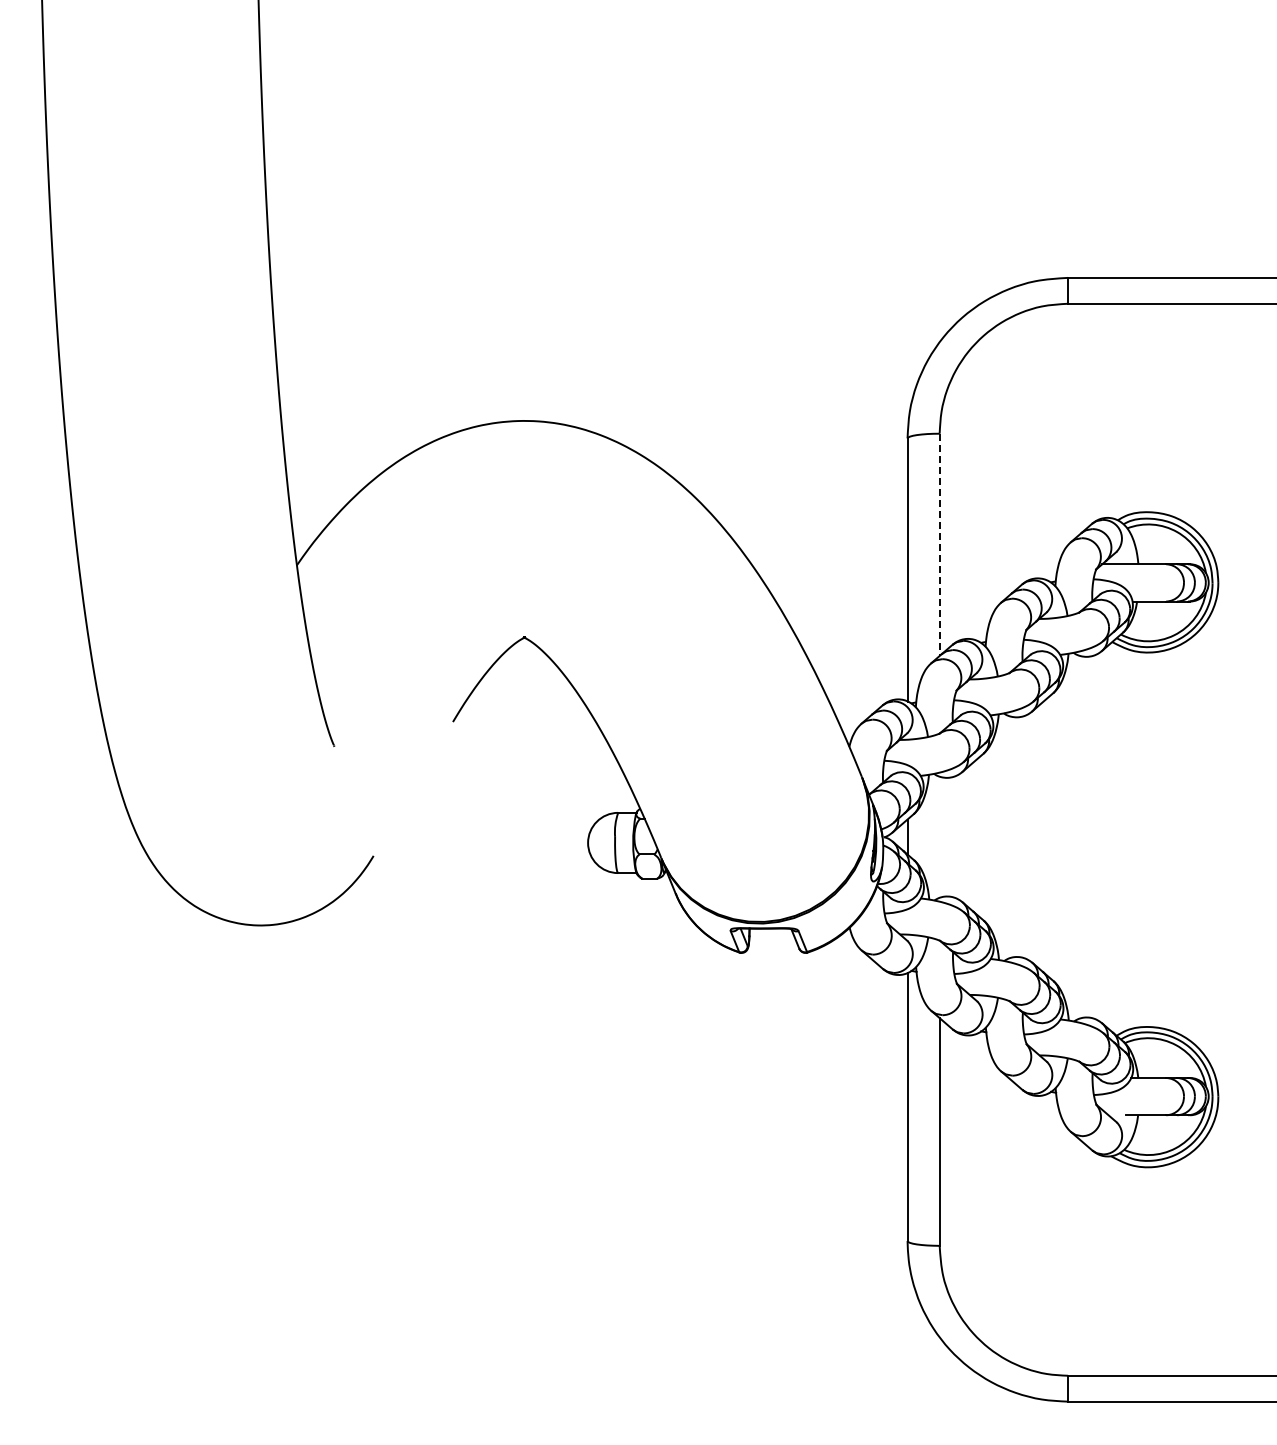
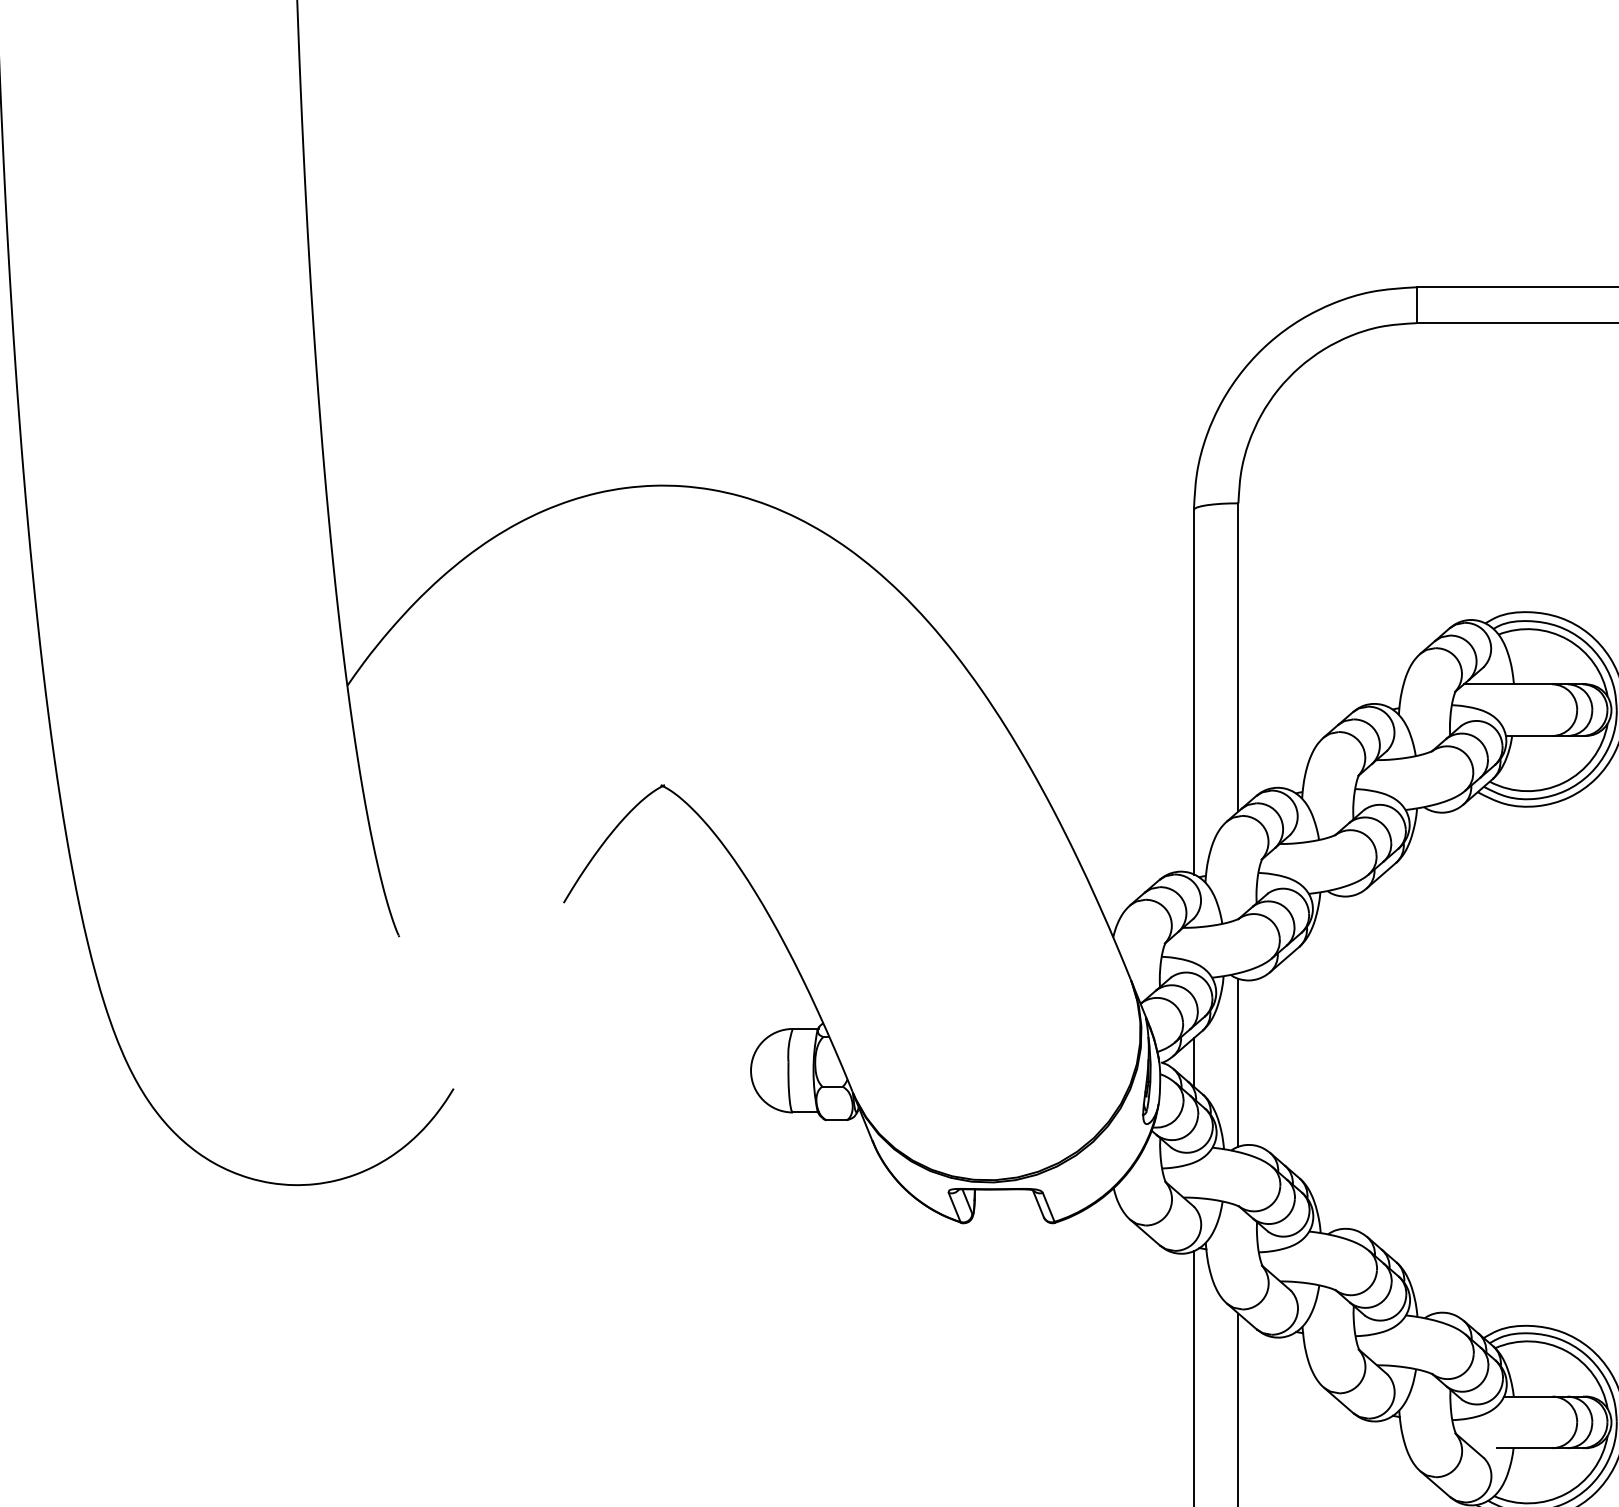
line: (939, 545) -> (1238, 658), dashed -> solid
line: (939, 836) -> (1238, 1061), added

